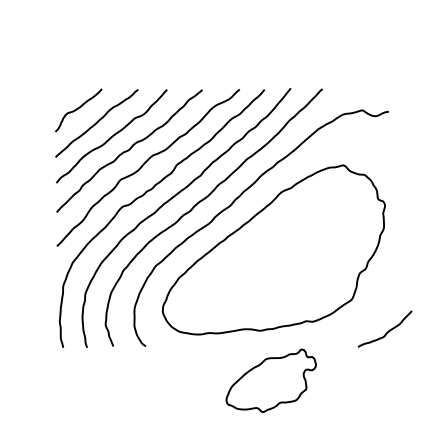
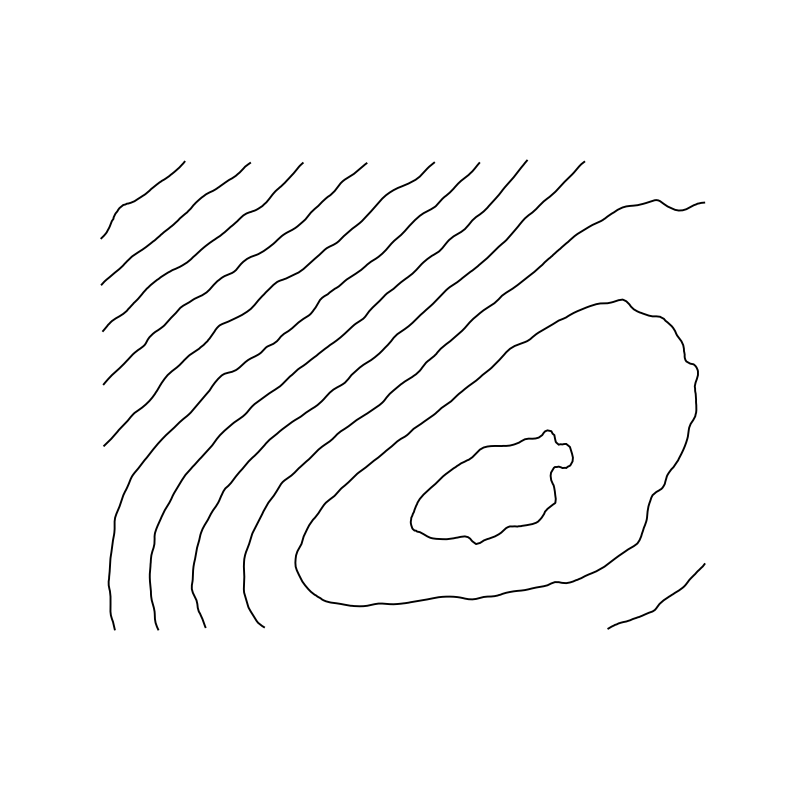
curve: (387, 331) -> (660, 600), moved
part: (270, 380) -> (490, 486), moved

